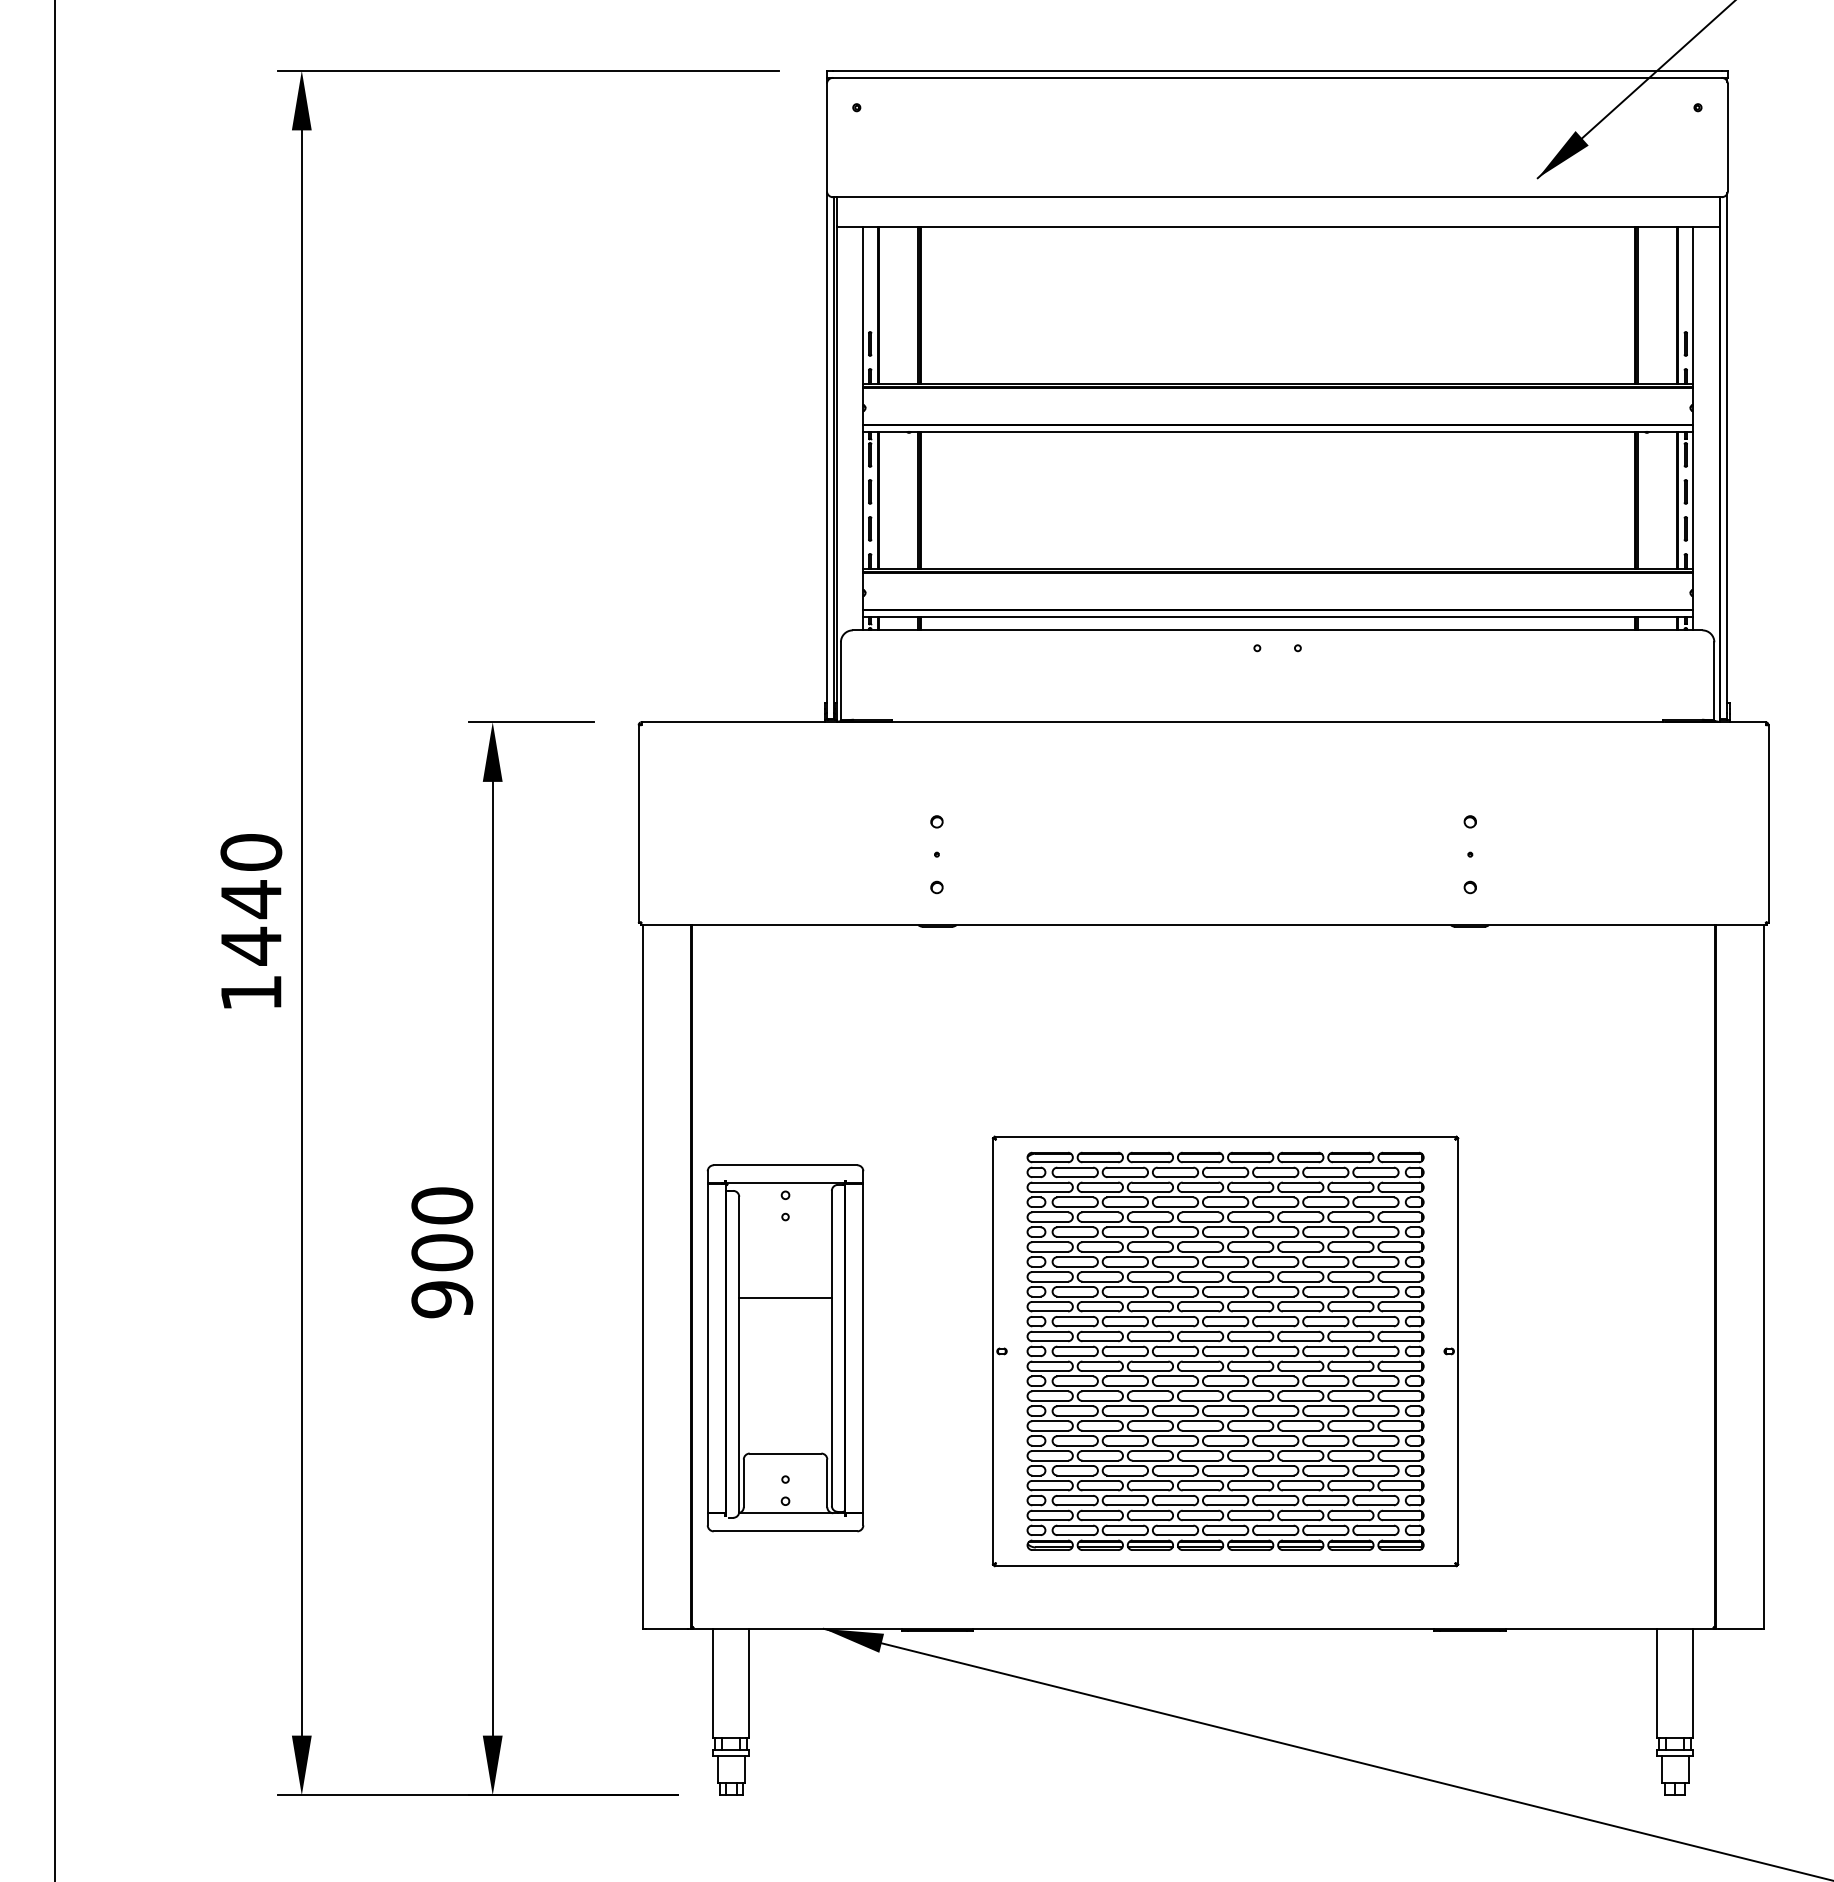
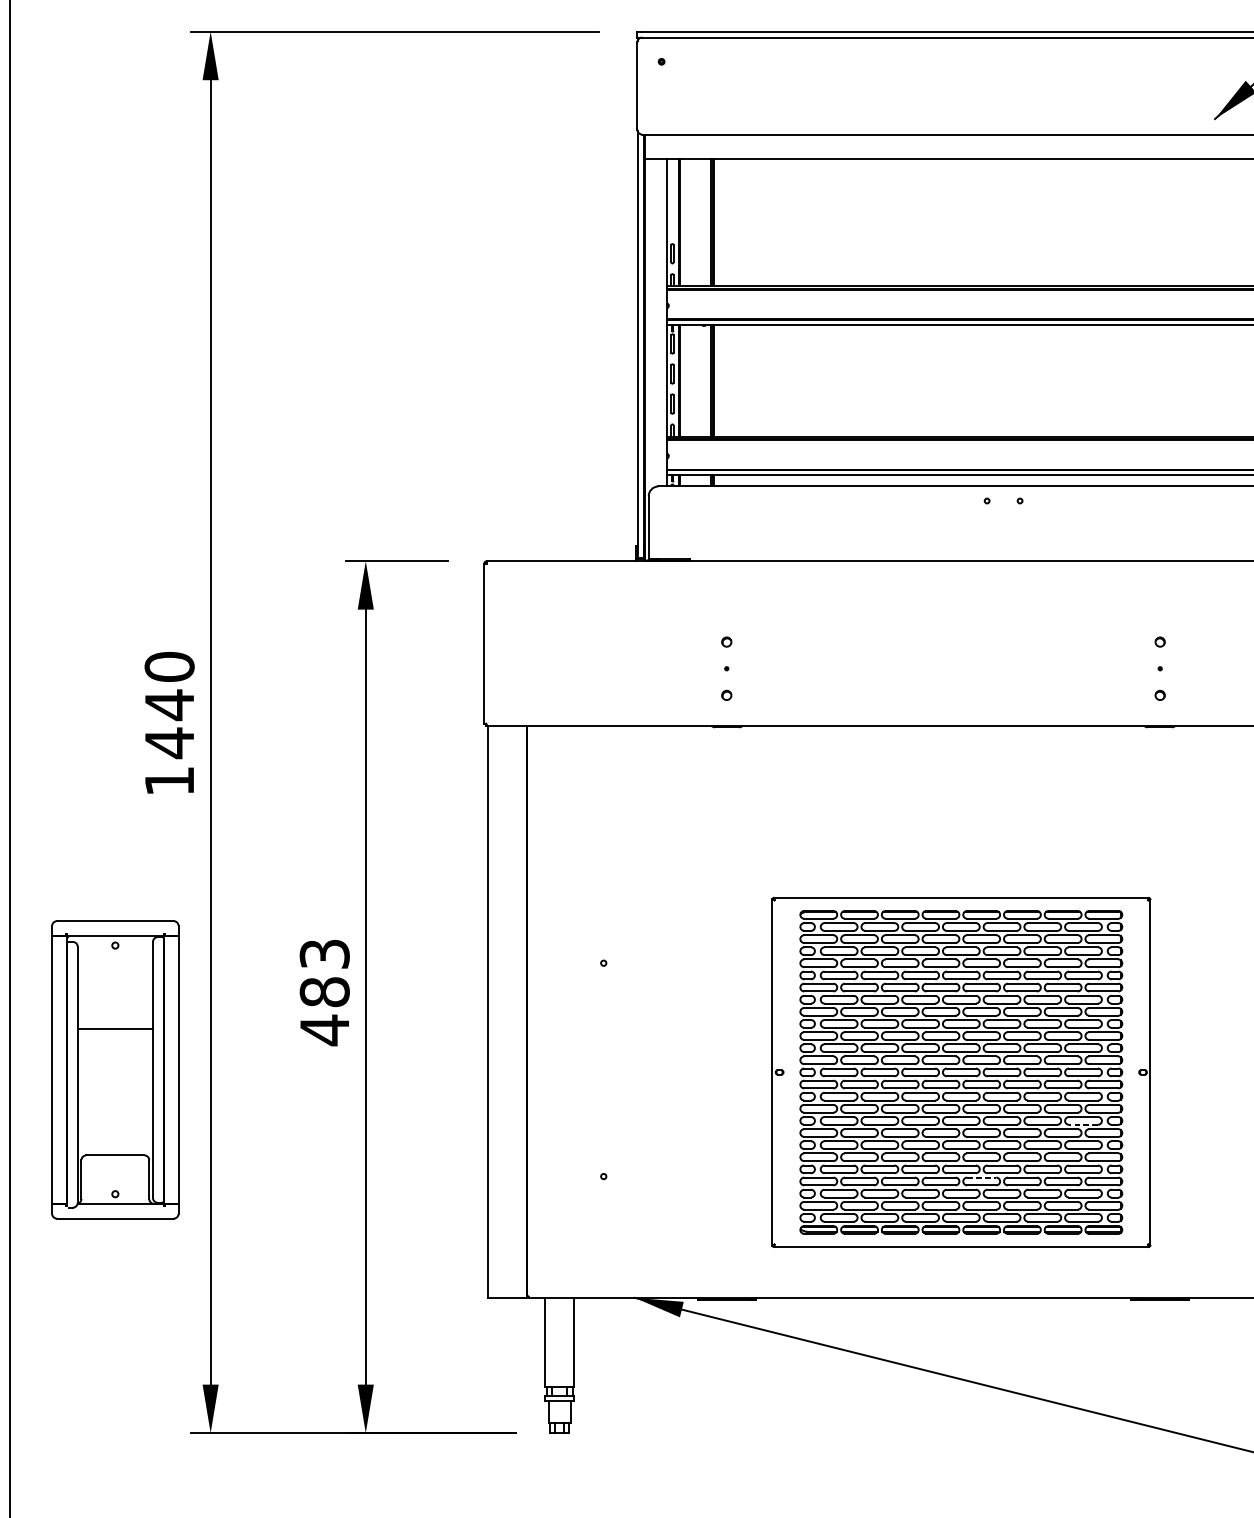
text: (442, 1253) -> (324, 992), 900 -> 483
part: (785, 1348) -> (115, 1070), moved
line: (1375, 1415) -> (1083, 1124), solid -> dashed
line: (1250, 1480) -> (981, 1177), solid -> dashed

